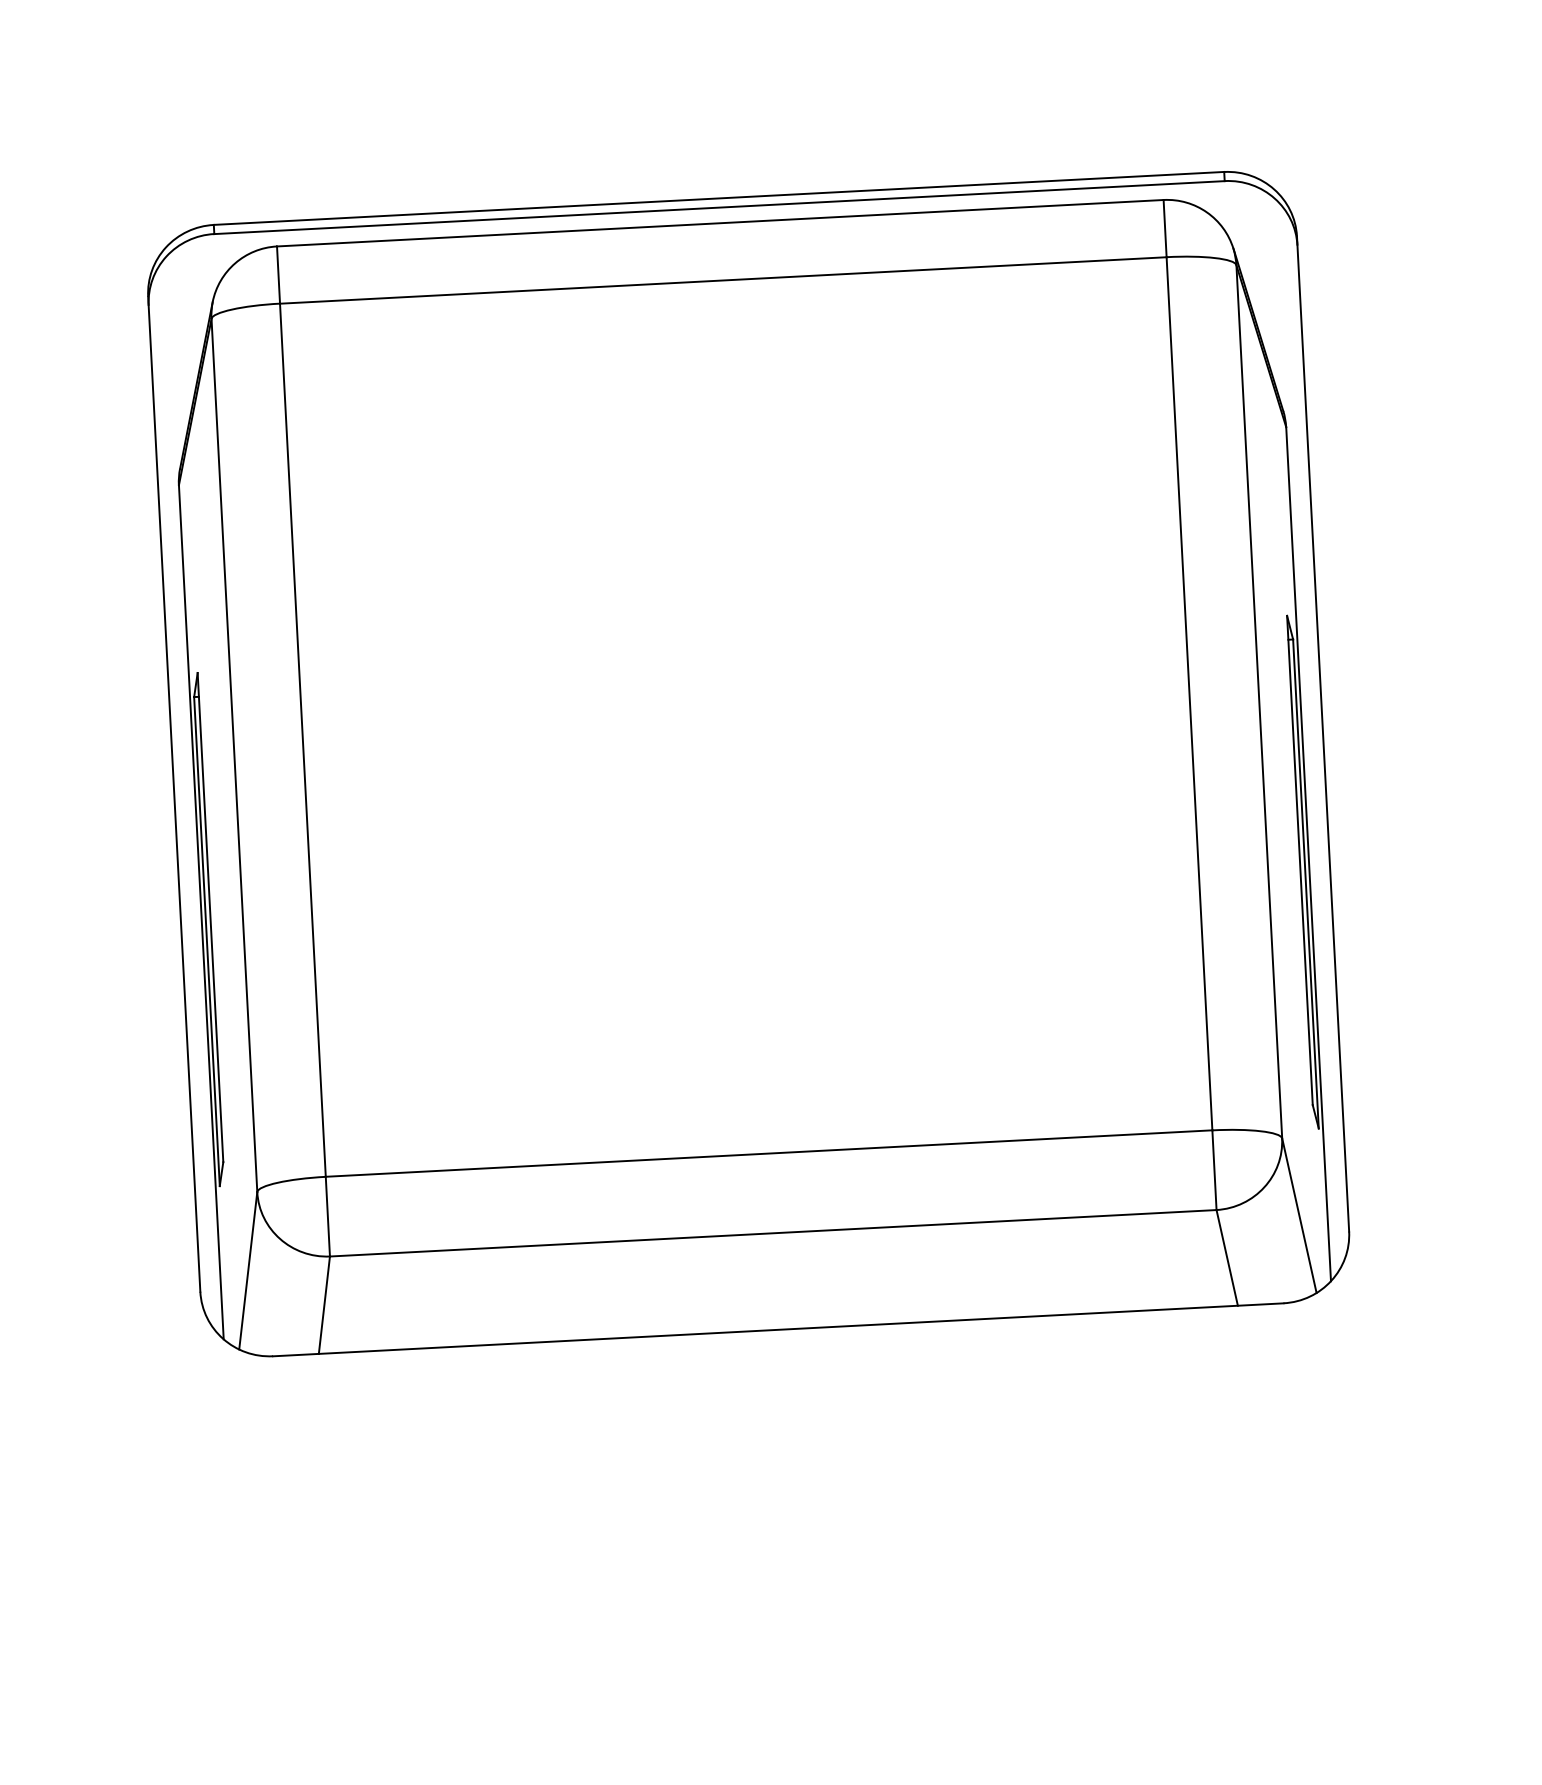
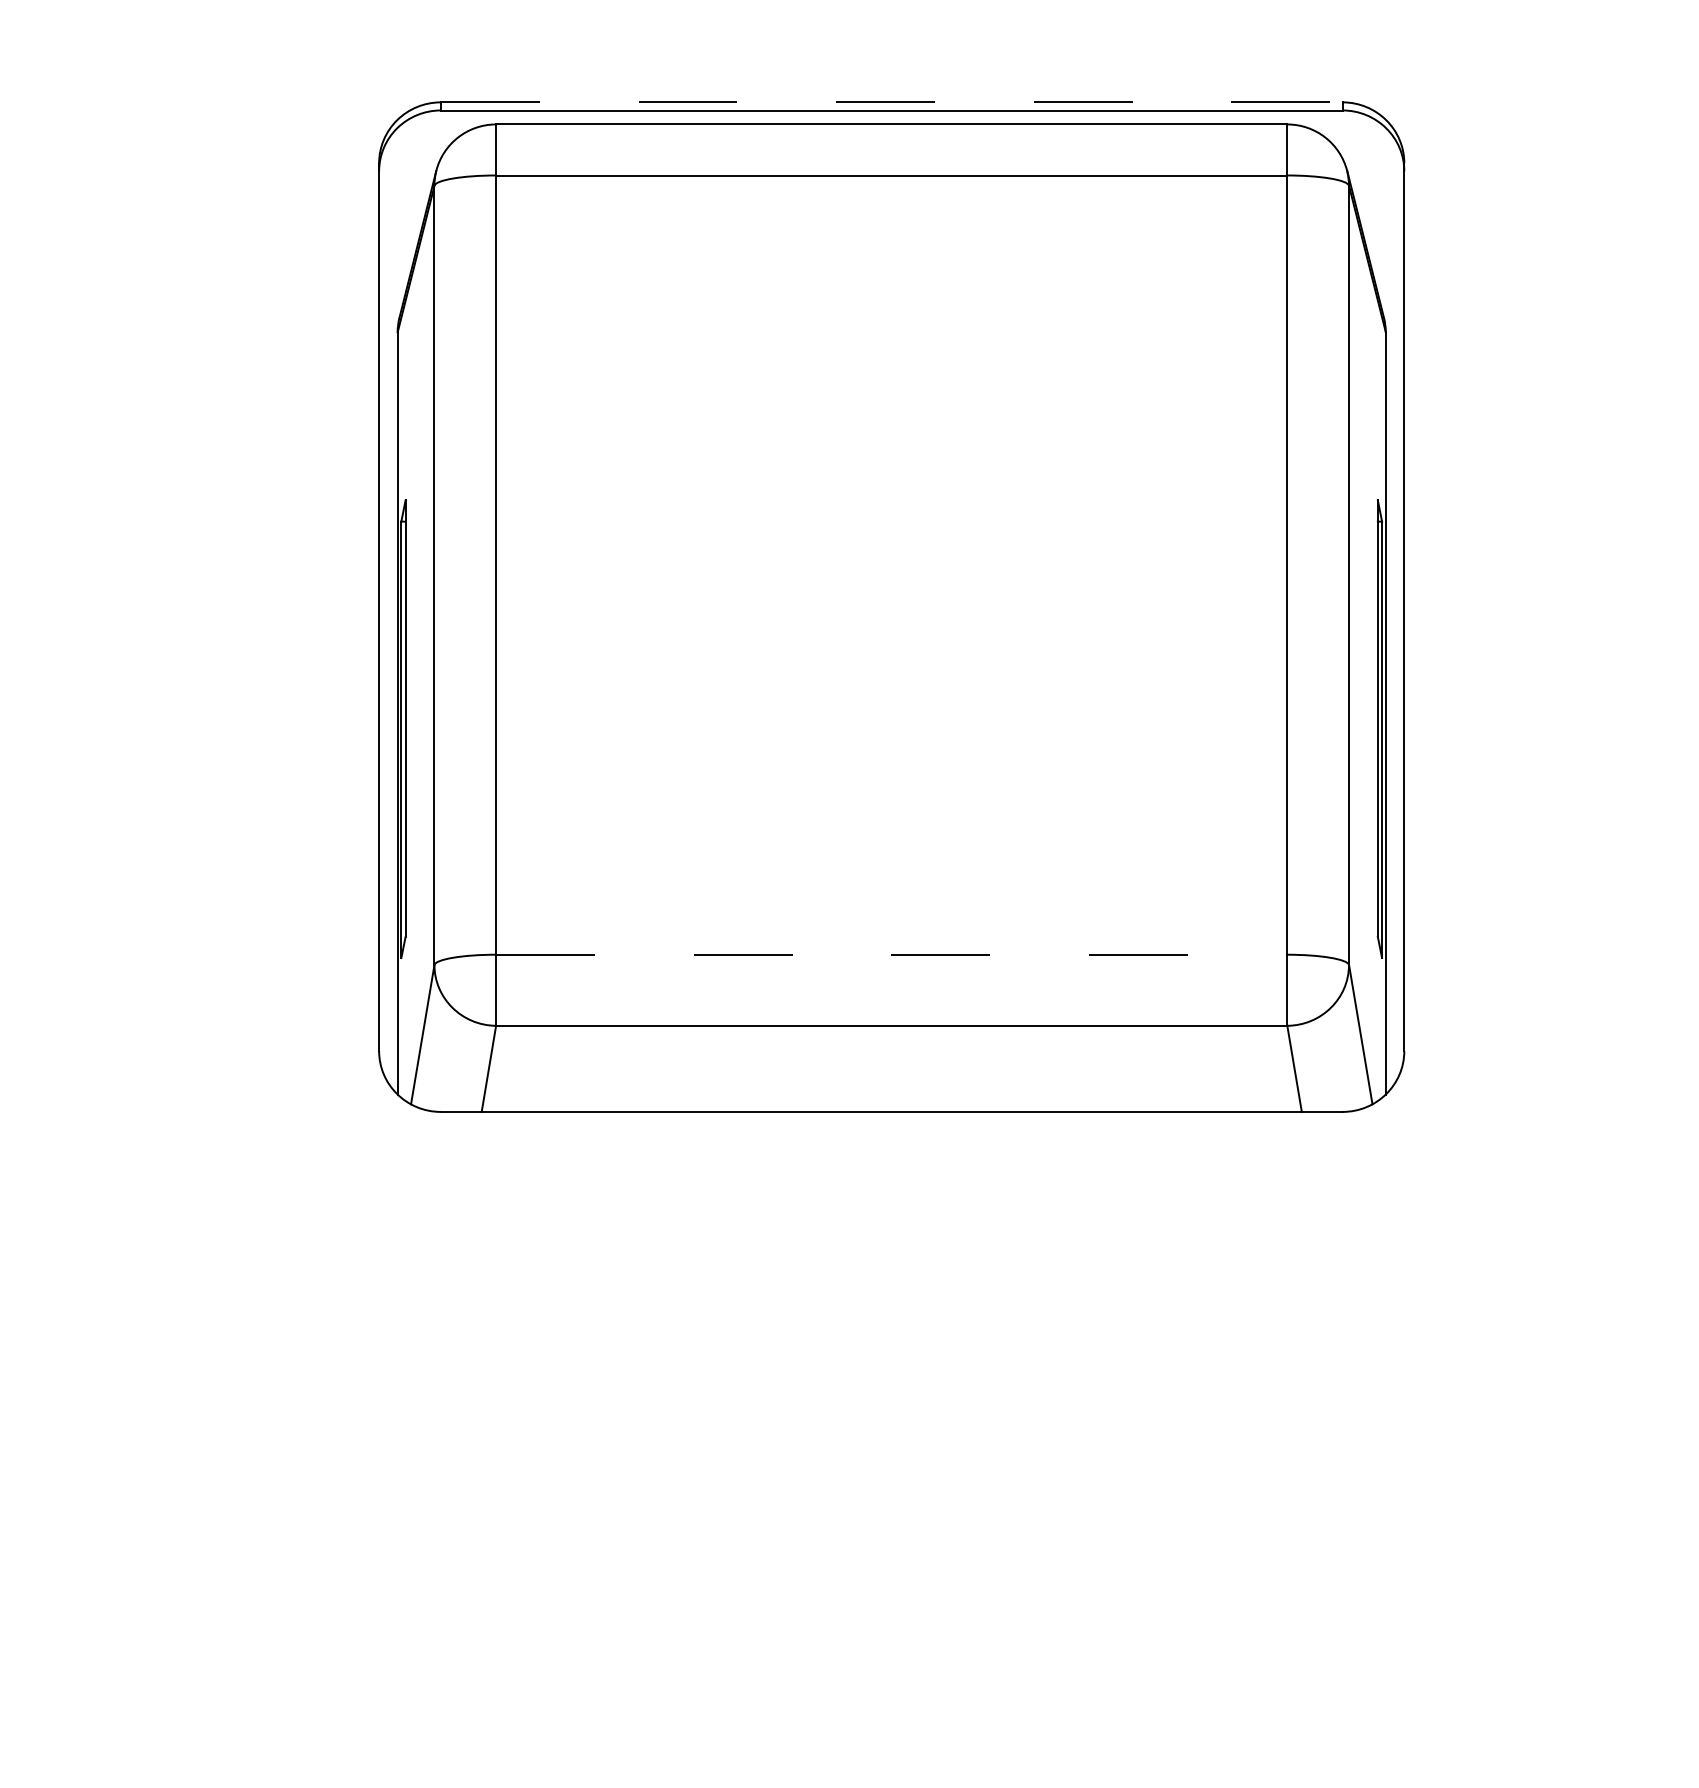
line: (718, 198) -> (891, 102), solid -> dashed
line: (768, 1153) -> (891, 954), solid -> dashed

